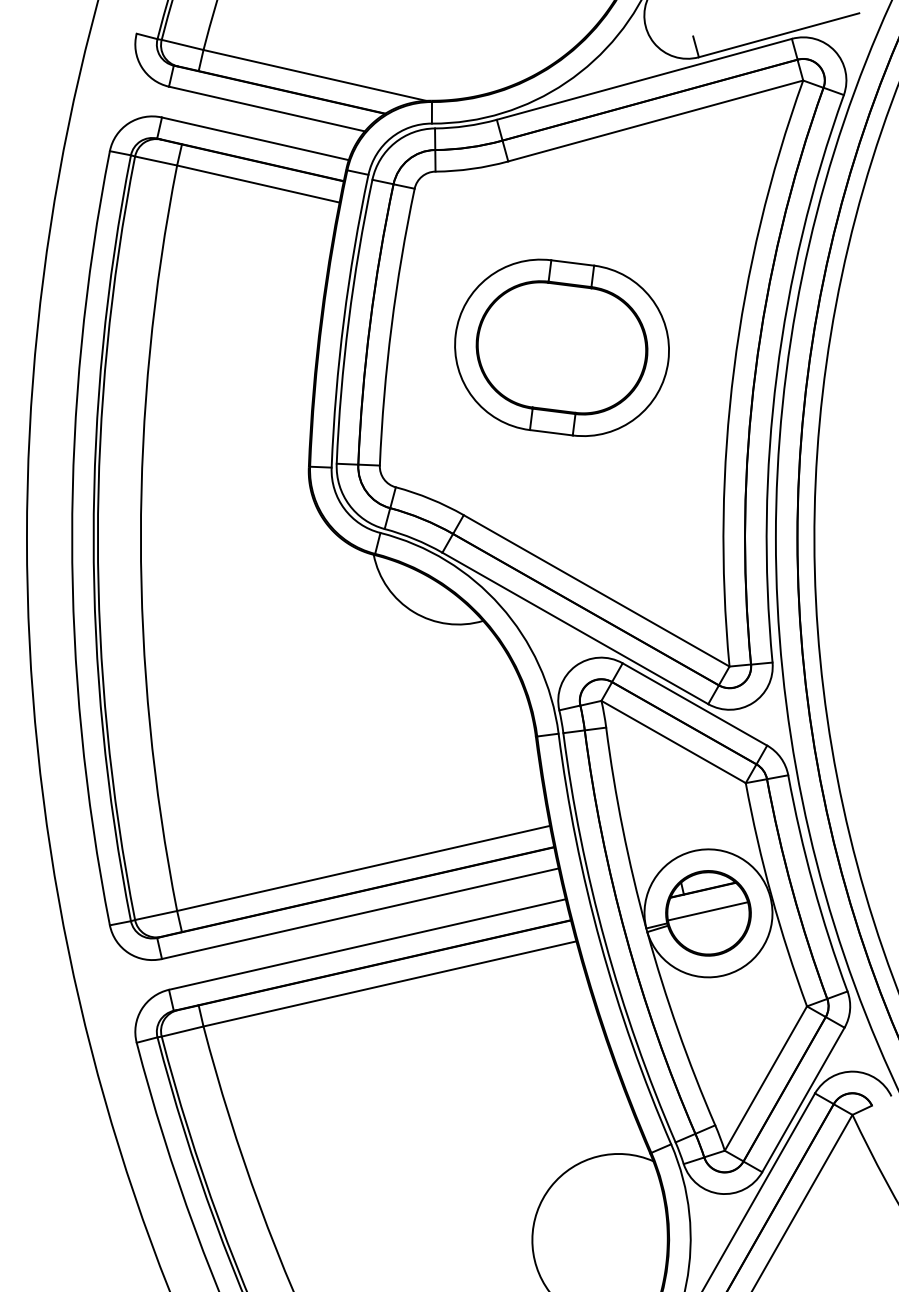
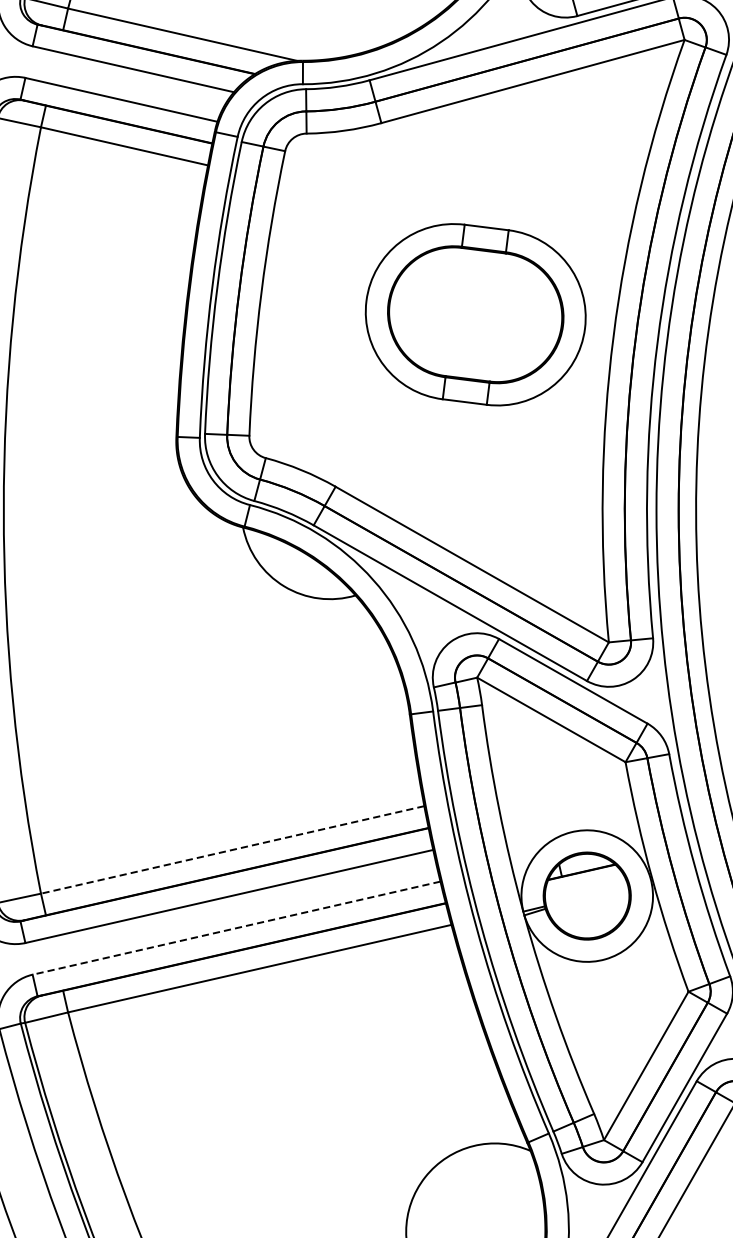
part: (561, 347) -> (475, 314), moved
line: (363, 868) -> (232, 849), solid -> dashed
line: (707, 911) -> (586, 894), removed
line: (366, 944) -> (235, 928), solid -> dashed

